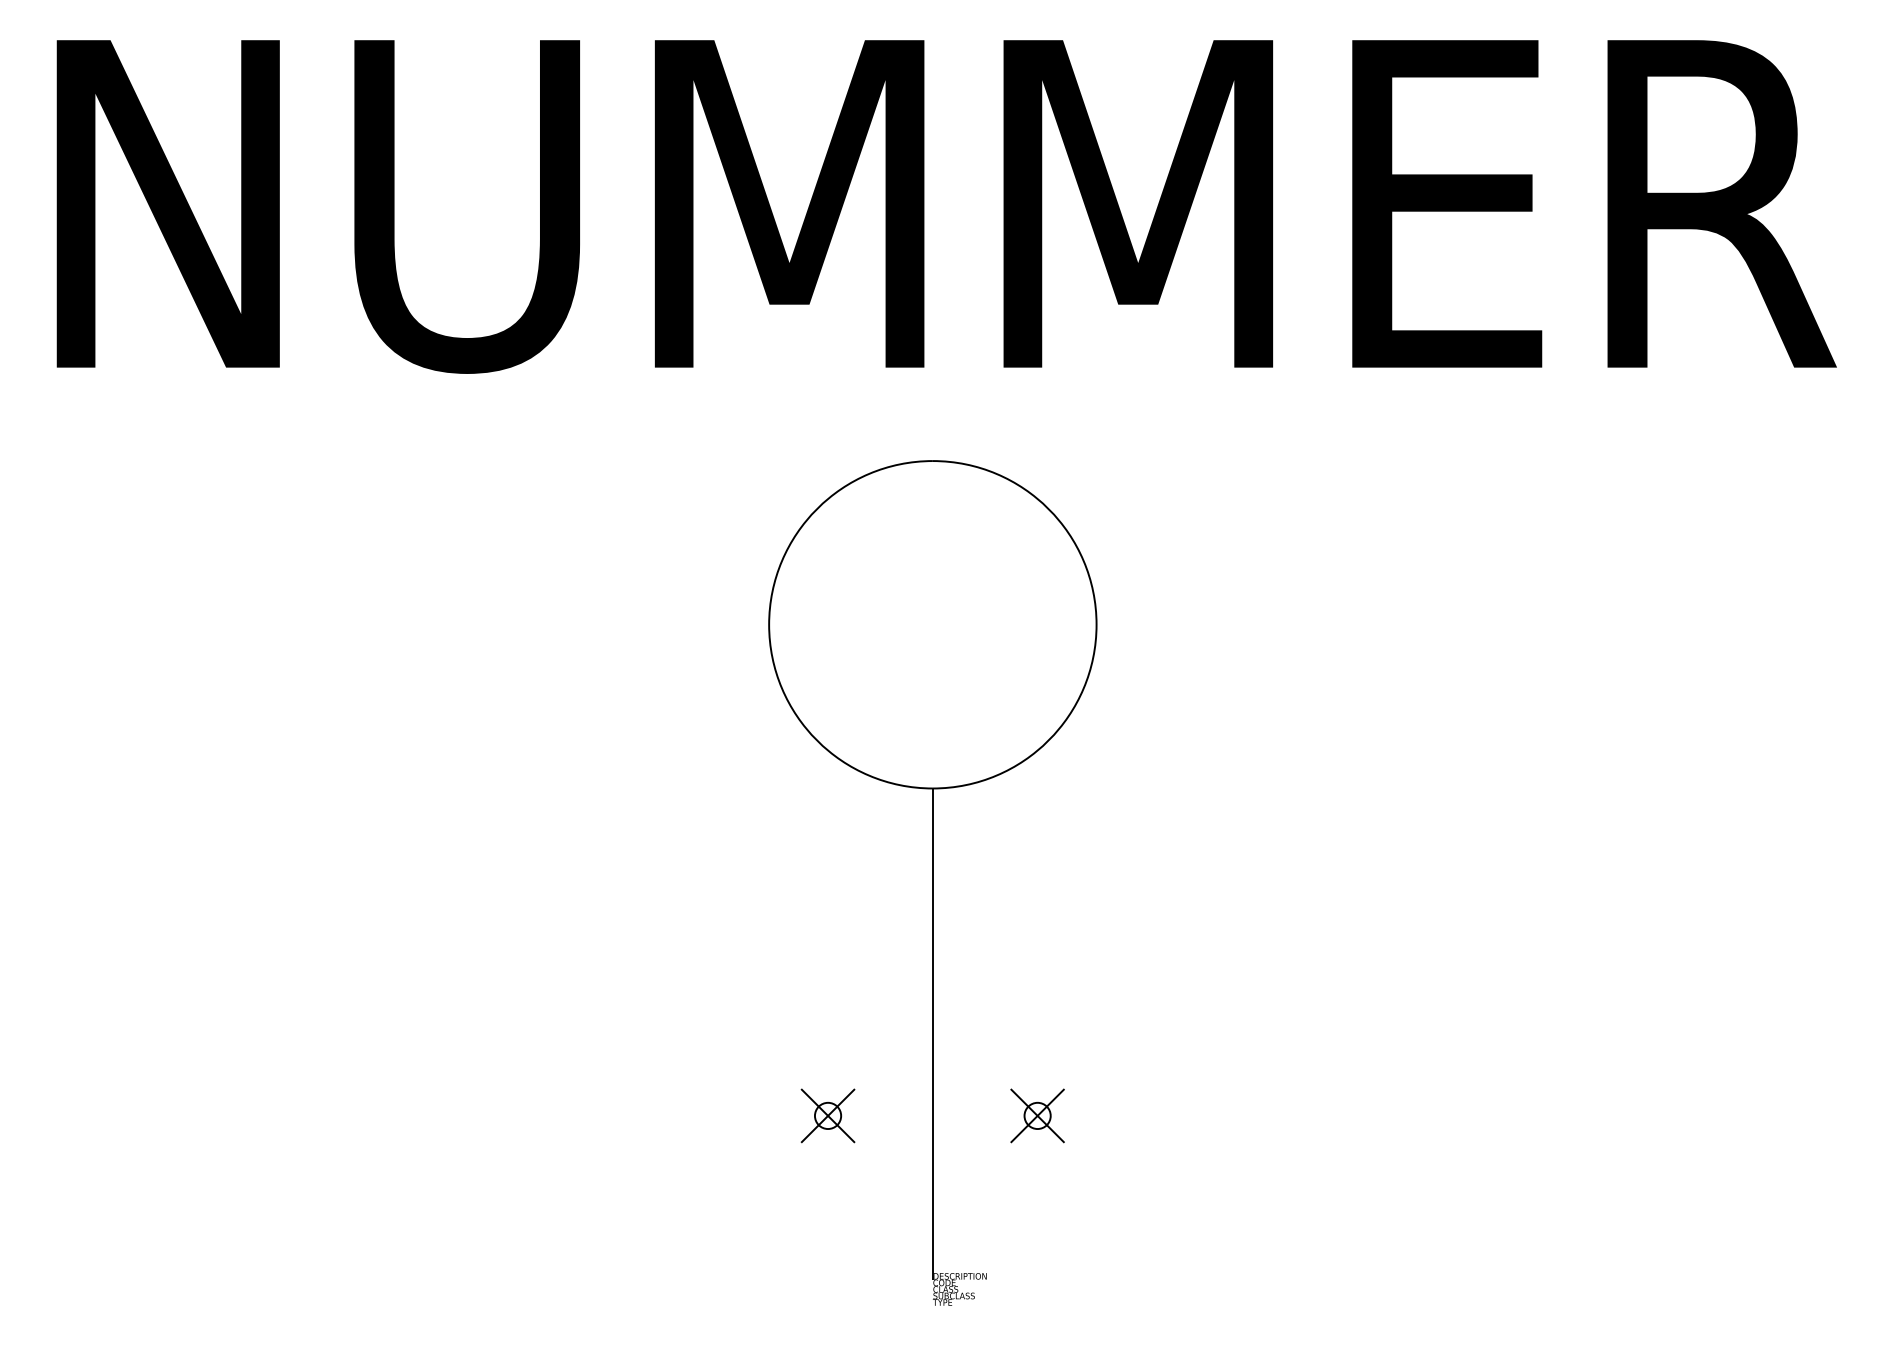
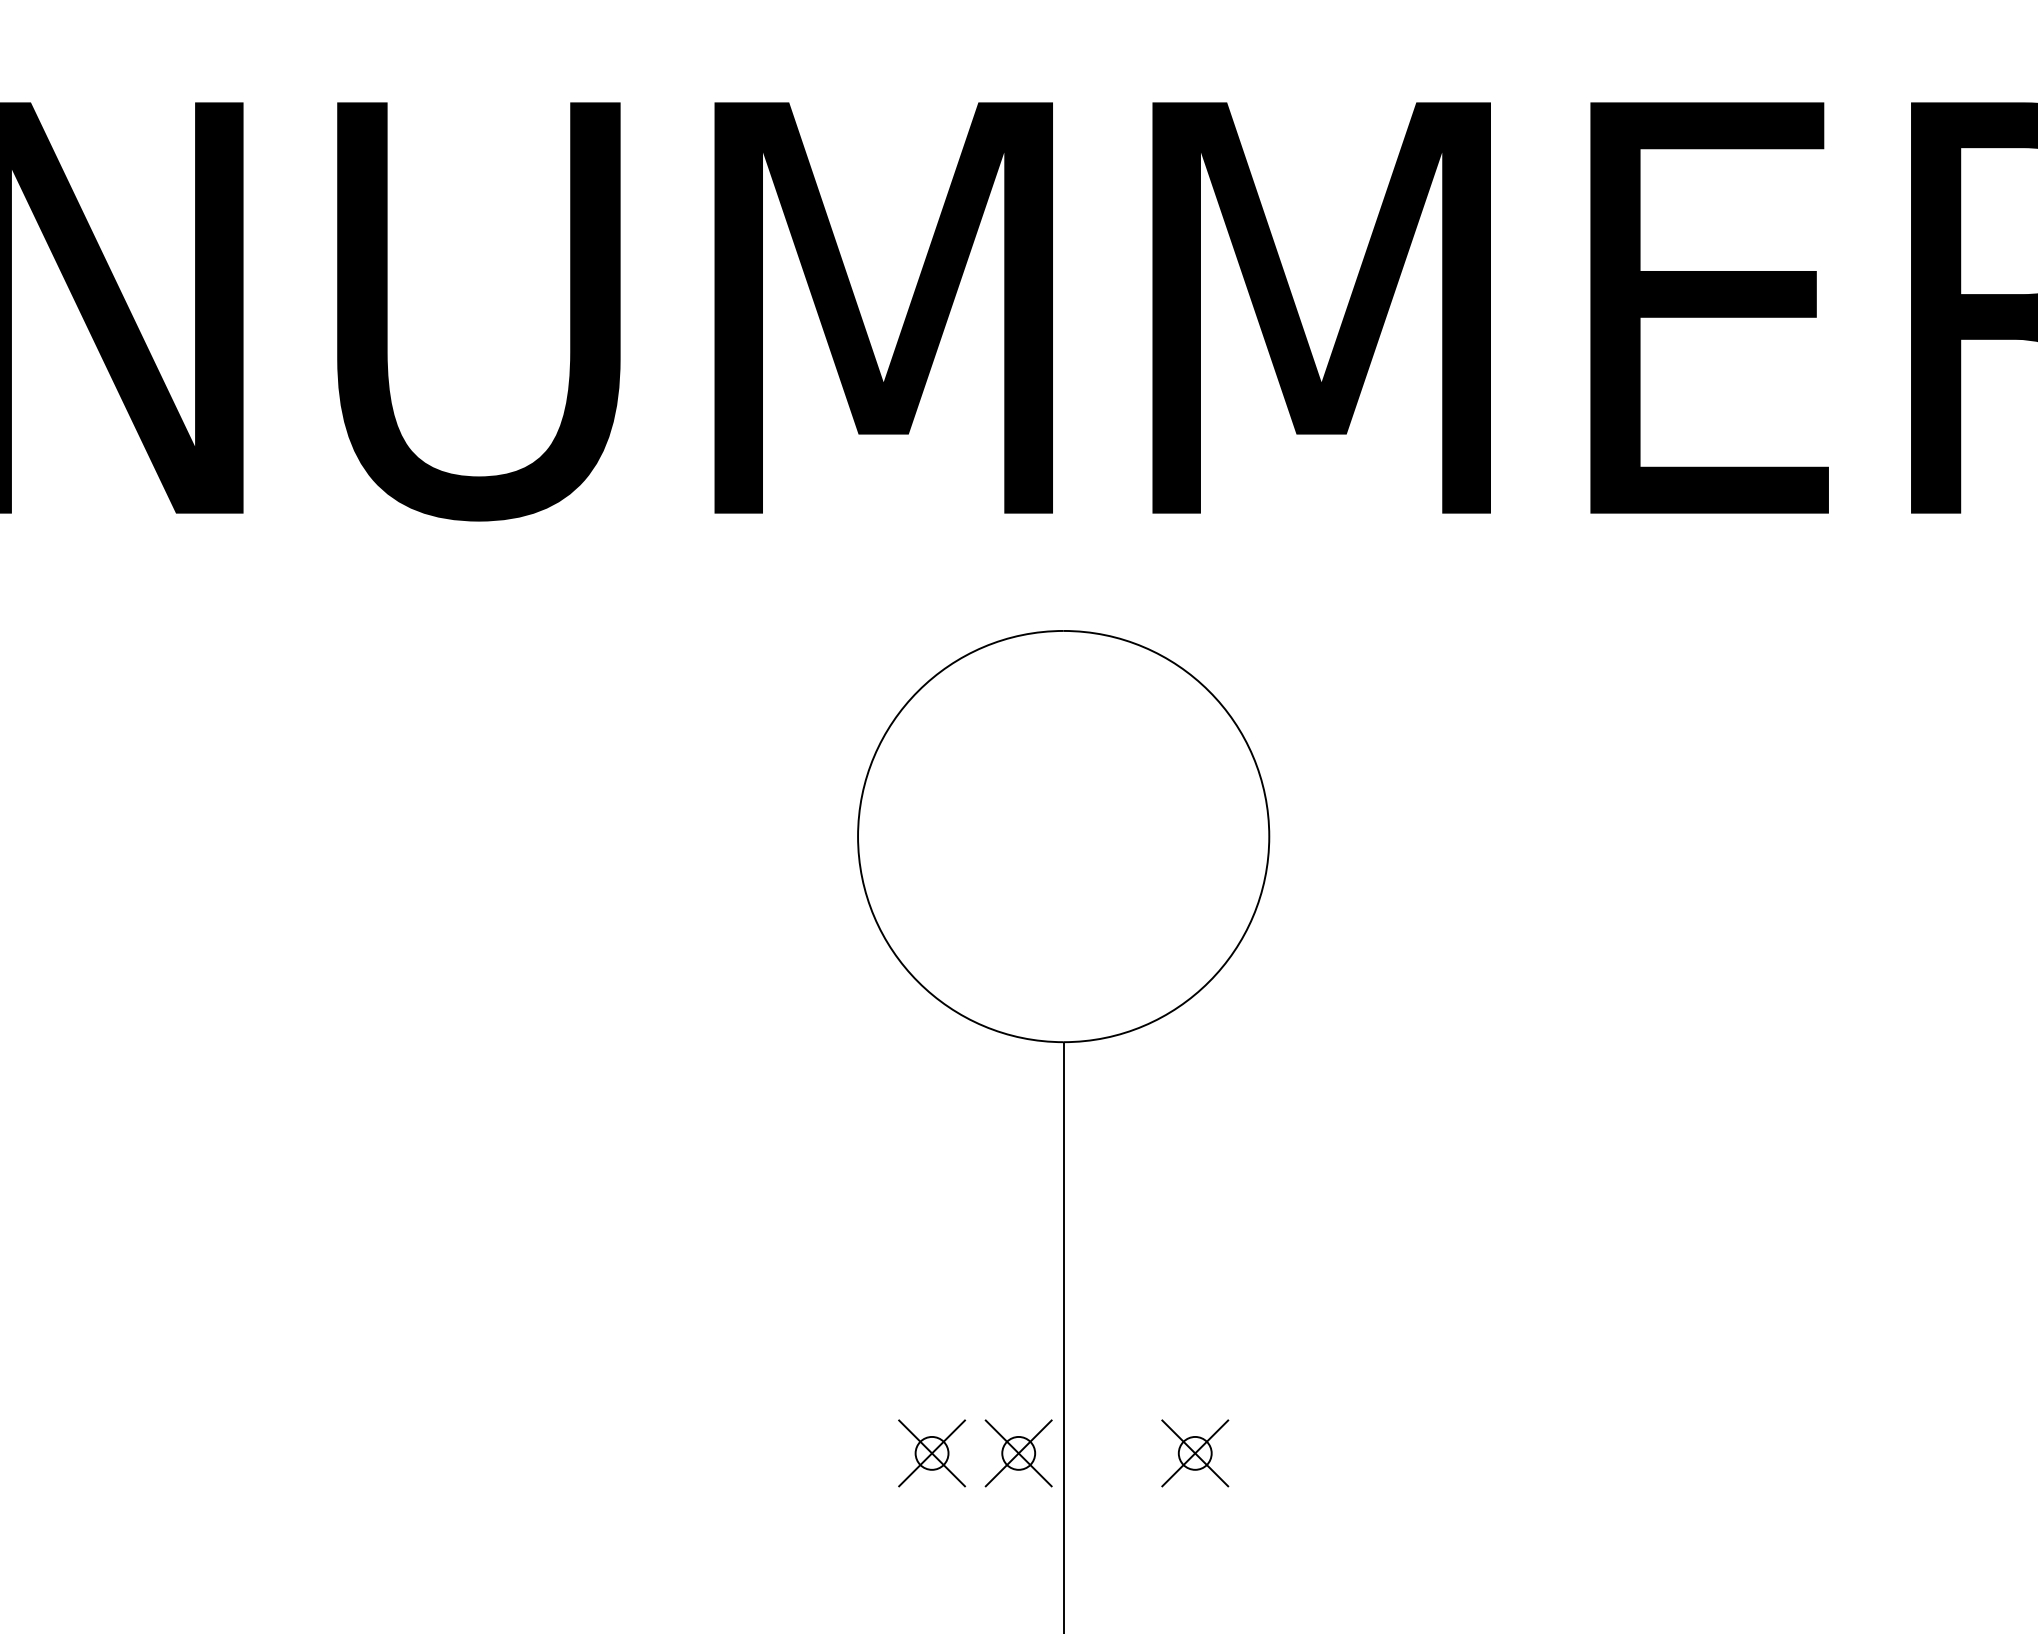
part: (896, 1115) -> (1018, 1452), added

